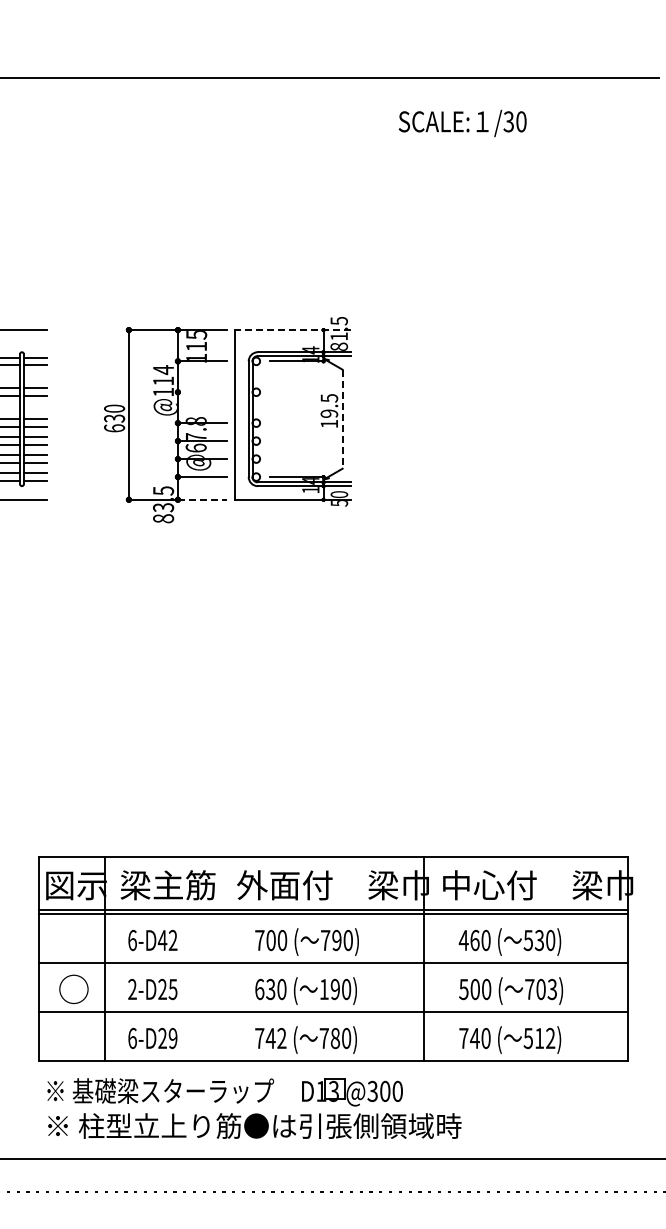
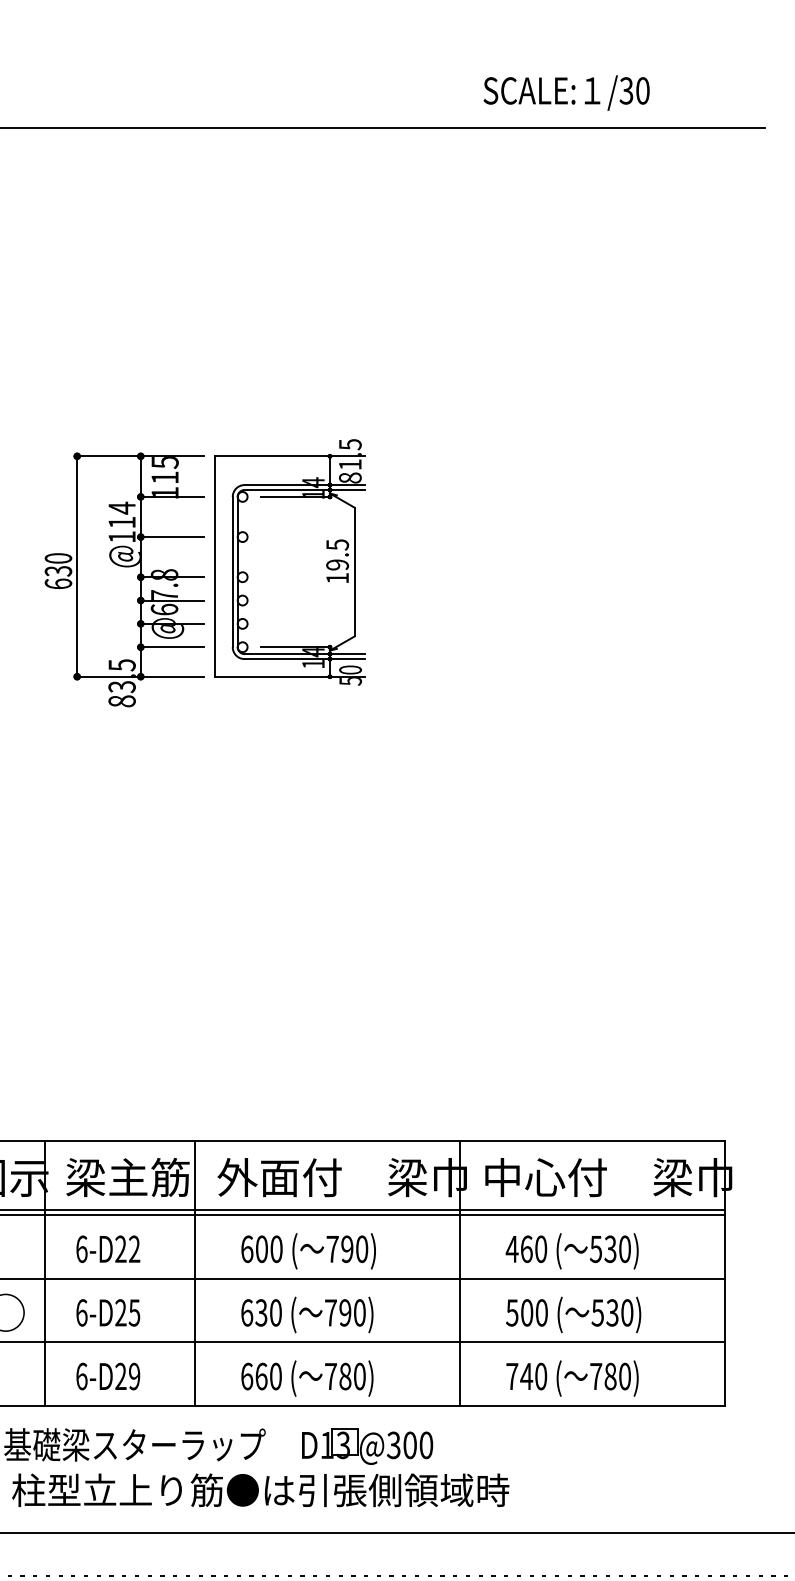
text: (462, 123) -> (566, 93), moved
line: (292, 330) -> (289, 456), dashed -> solid
line: (201, 392) -> (171, 537), added
line: (342, 419) -> (354, 572), dashed -> solid
line: (202, 499) -> (172, 676), dashed -> solid
text: (162, 939) -> (120, 1247), 6-D42 -> 6-D22
text: (259, 940) -> (246, 1249), 700 -> 600
line: (219, 958) -> (194, 1272), added
text: (132, 989) -> (81, 1312), 2-D25 -> 6-D25
text: (323, 989) -> (329, 1312), 190) -> 790)
text: (540, 989) -> (611, 1312), 703) -> 530)
text: (270, 1038) -> (261, 1376), 742 -> 660
text: (539, 1038) -> (610, 1376), 512) -> 780)

